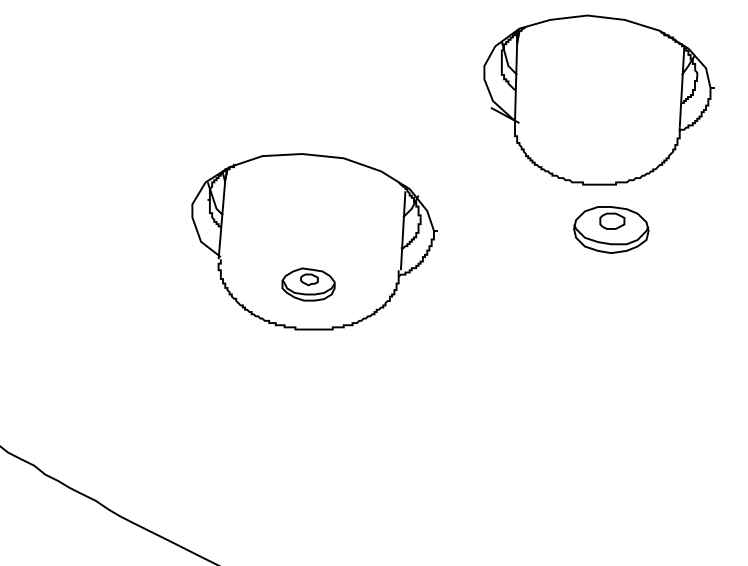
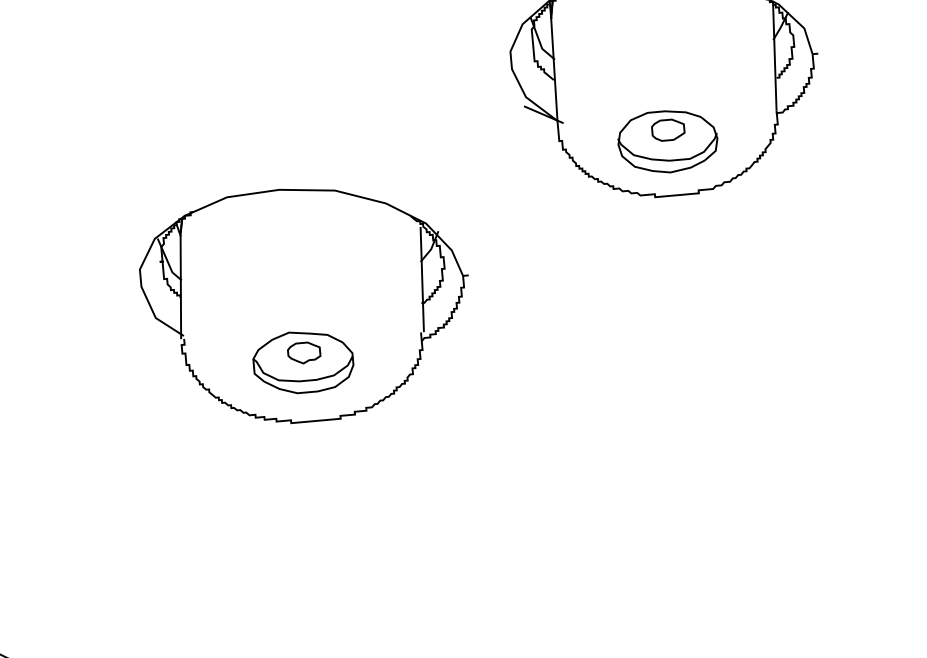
part: (611, 229) -> (668, 141), moved
part: (308, 284) -> (303, 361), size x1.43

